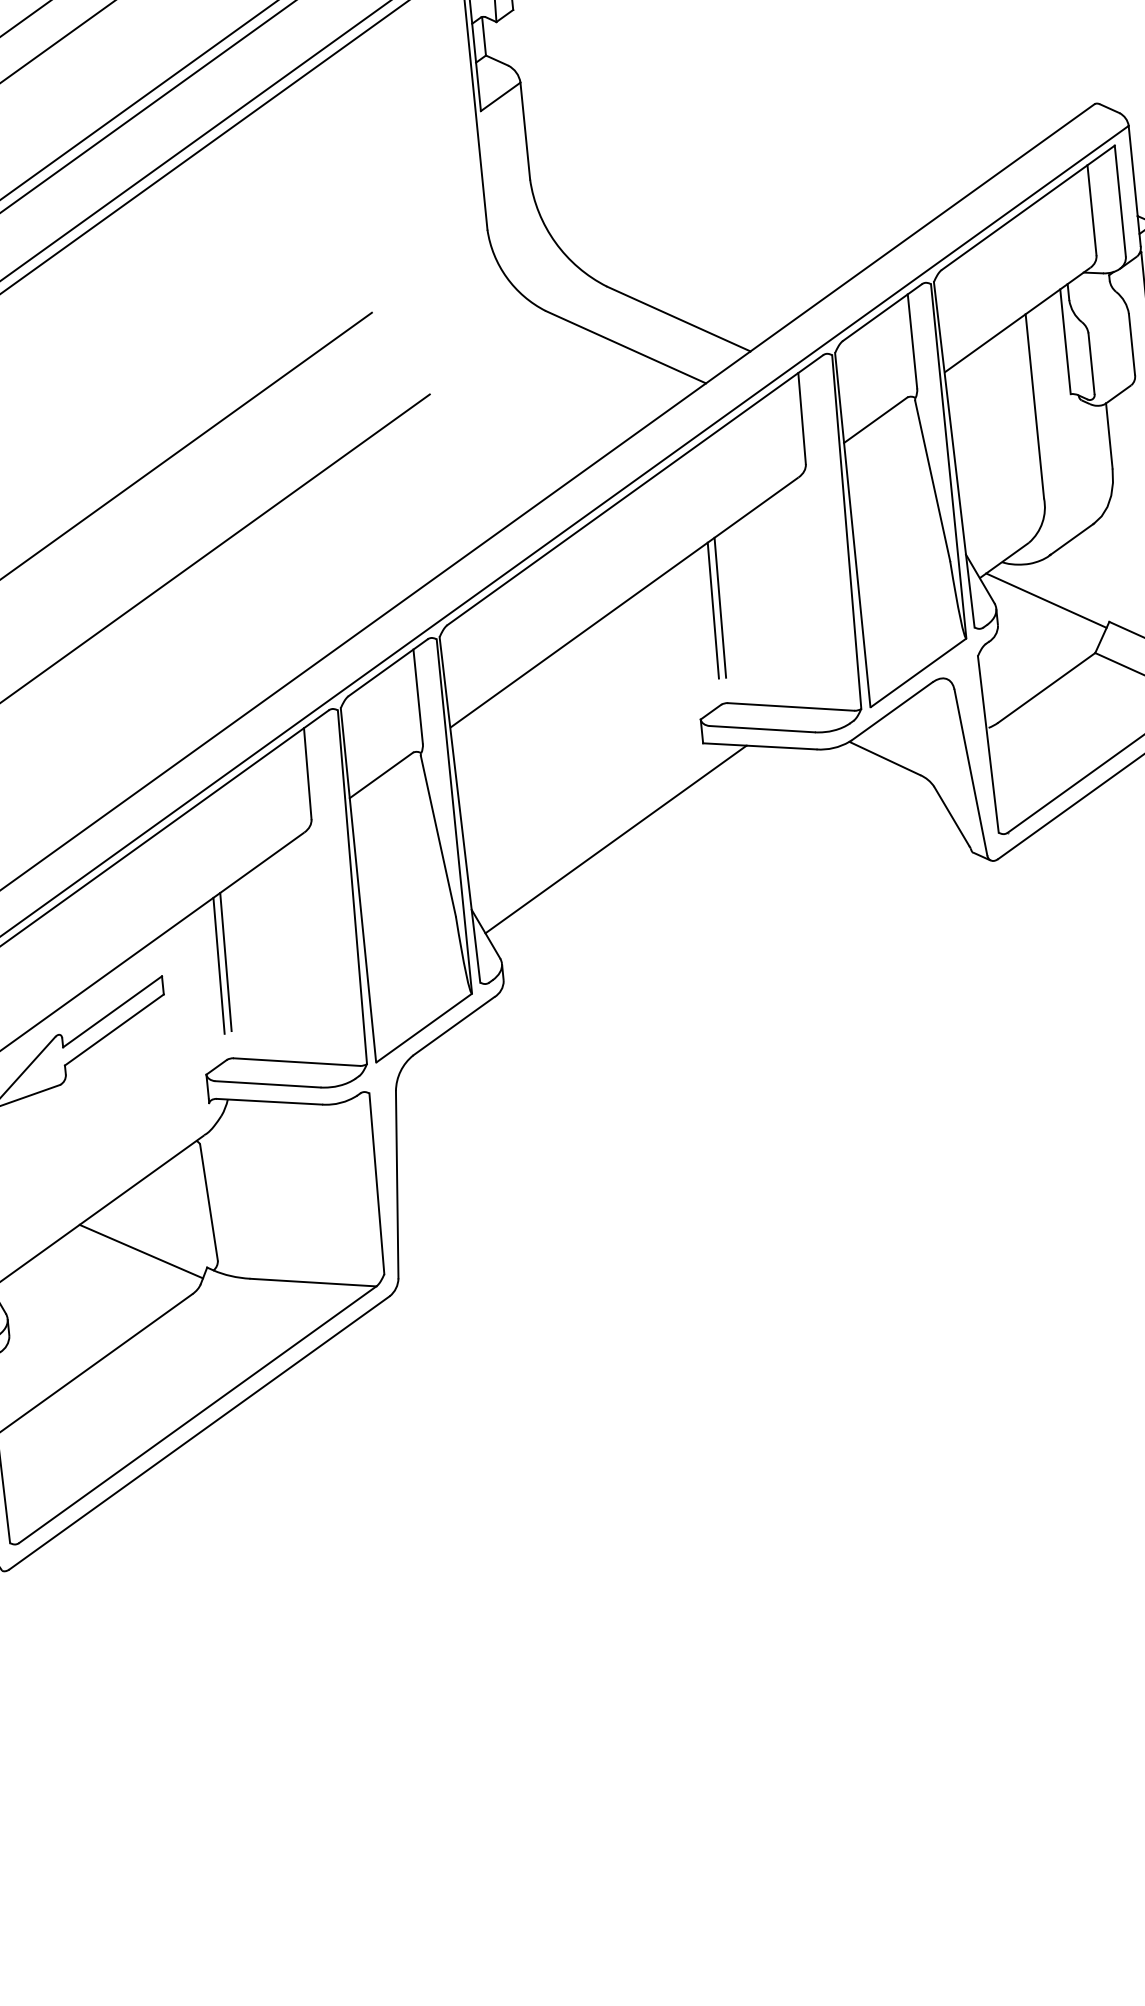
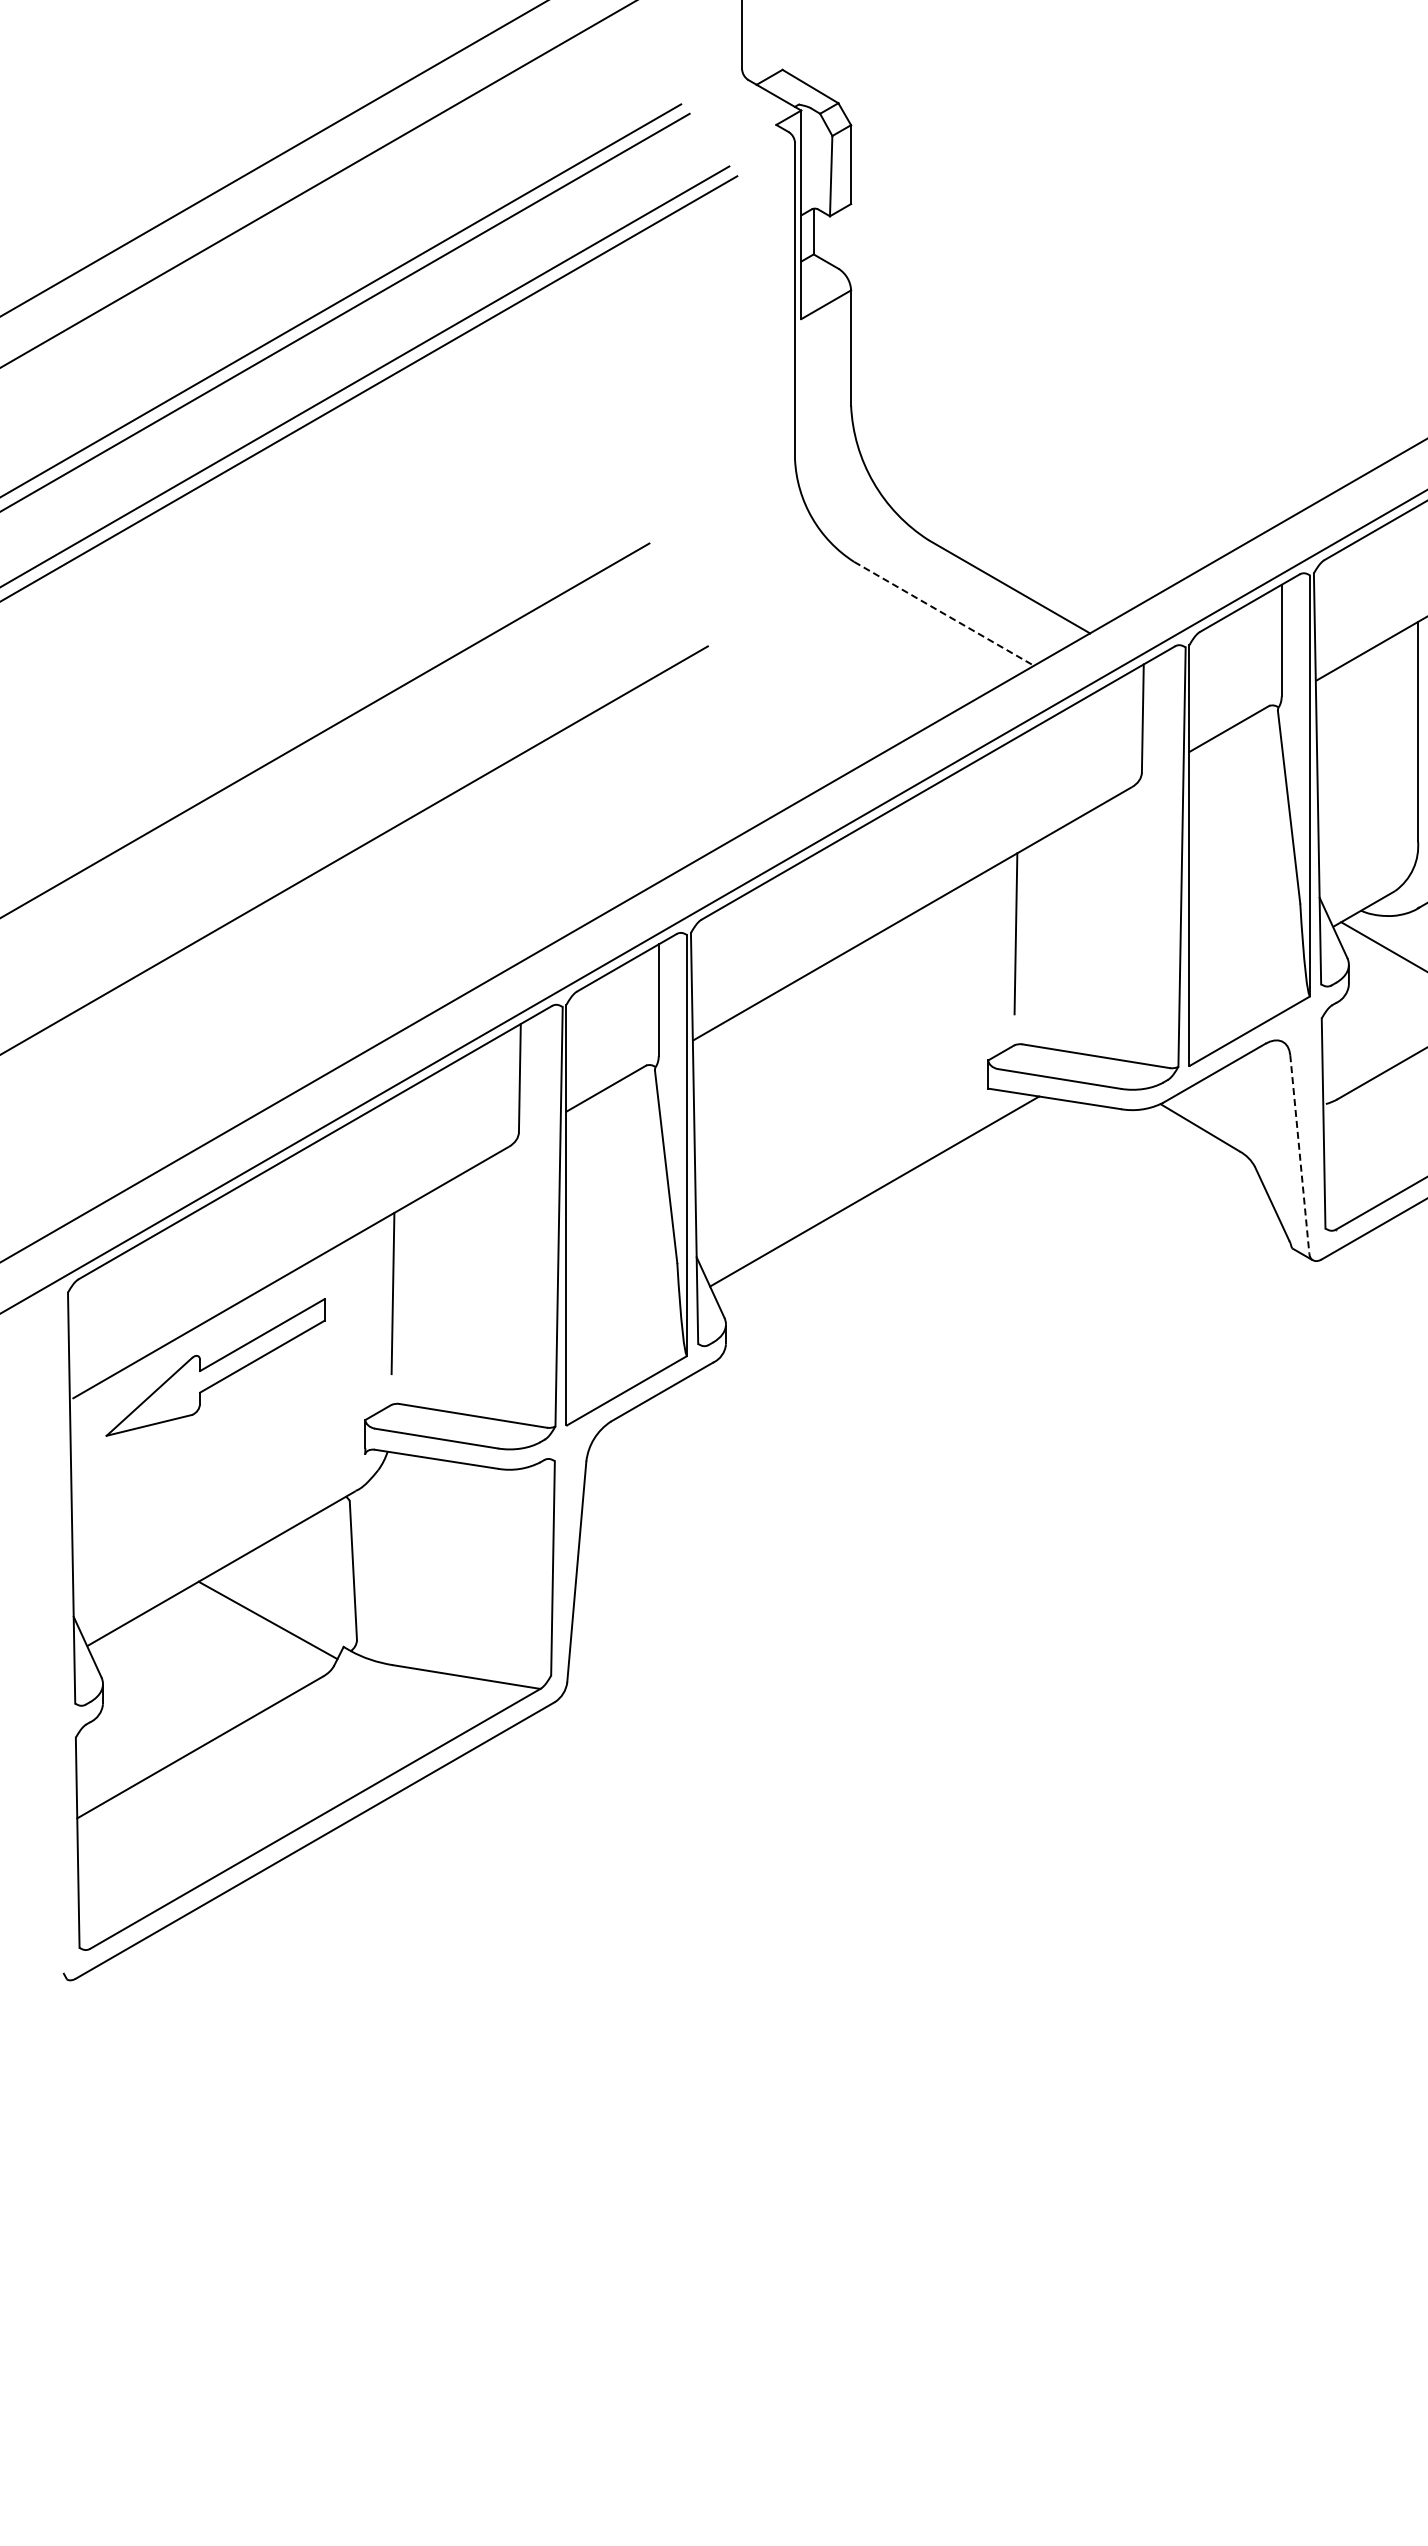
line: (626, 346) -> (944, 613), solid -> dashed
line: (720, 607) -> (1024, 931), removed
line: (970, 772) -> (1299, 1154), solid -> dashed
line: (225, 961) -> (401, 1289), removed

